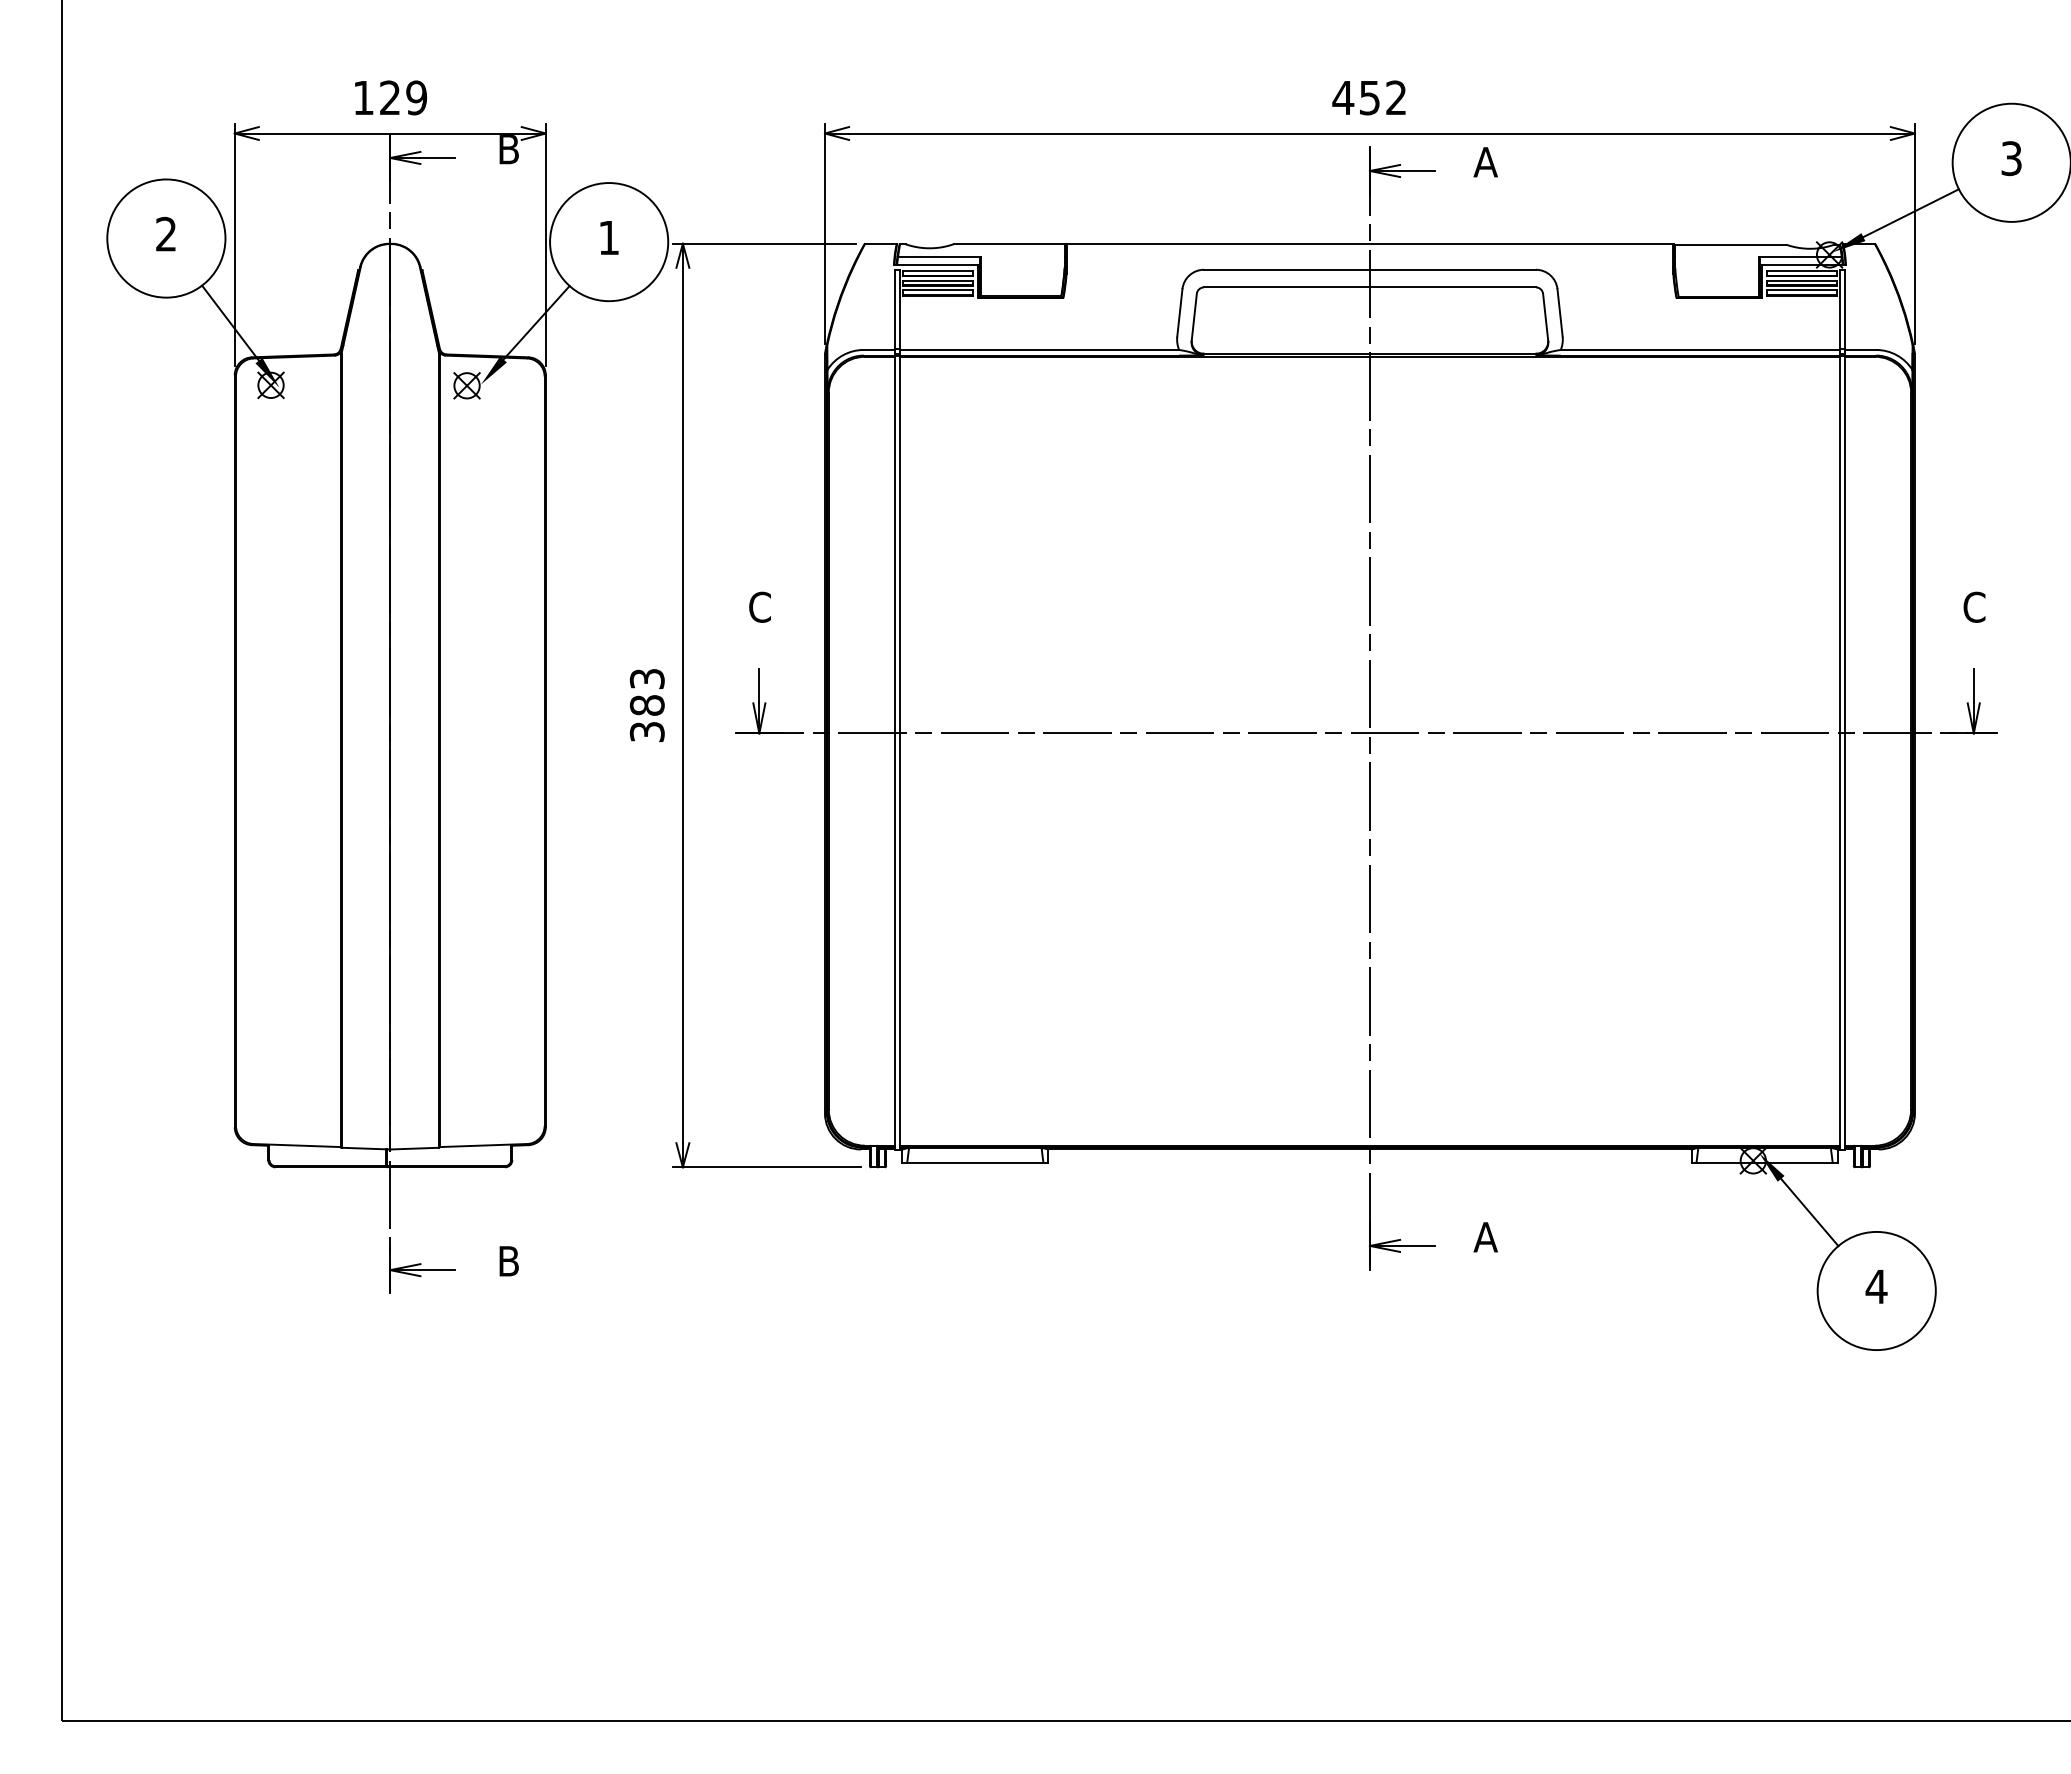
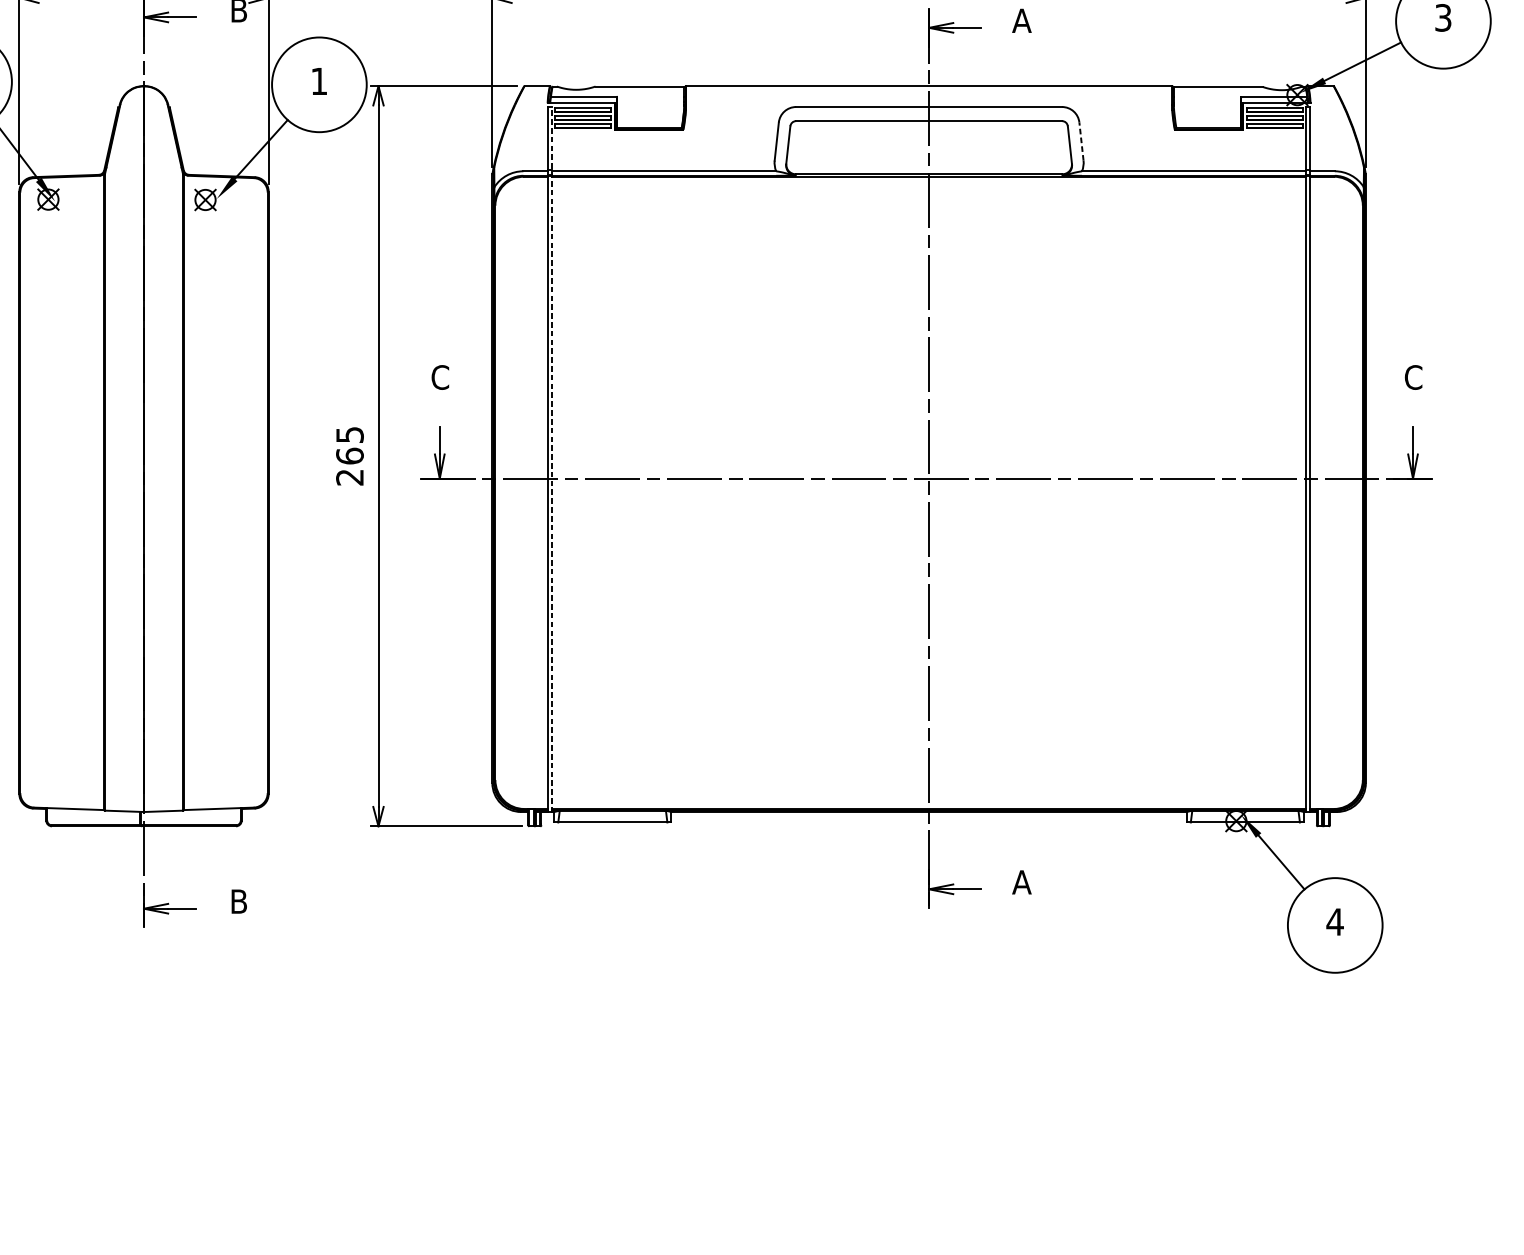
line: (1560, 312) -> (1081, 141), solid -> dashed
text: (646, 705) -> (349, 456), 383 -> 265
line: (899, 710) -> (552, 460), solid -> dashed

